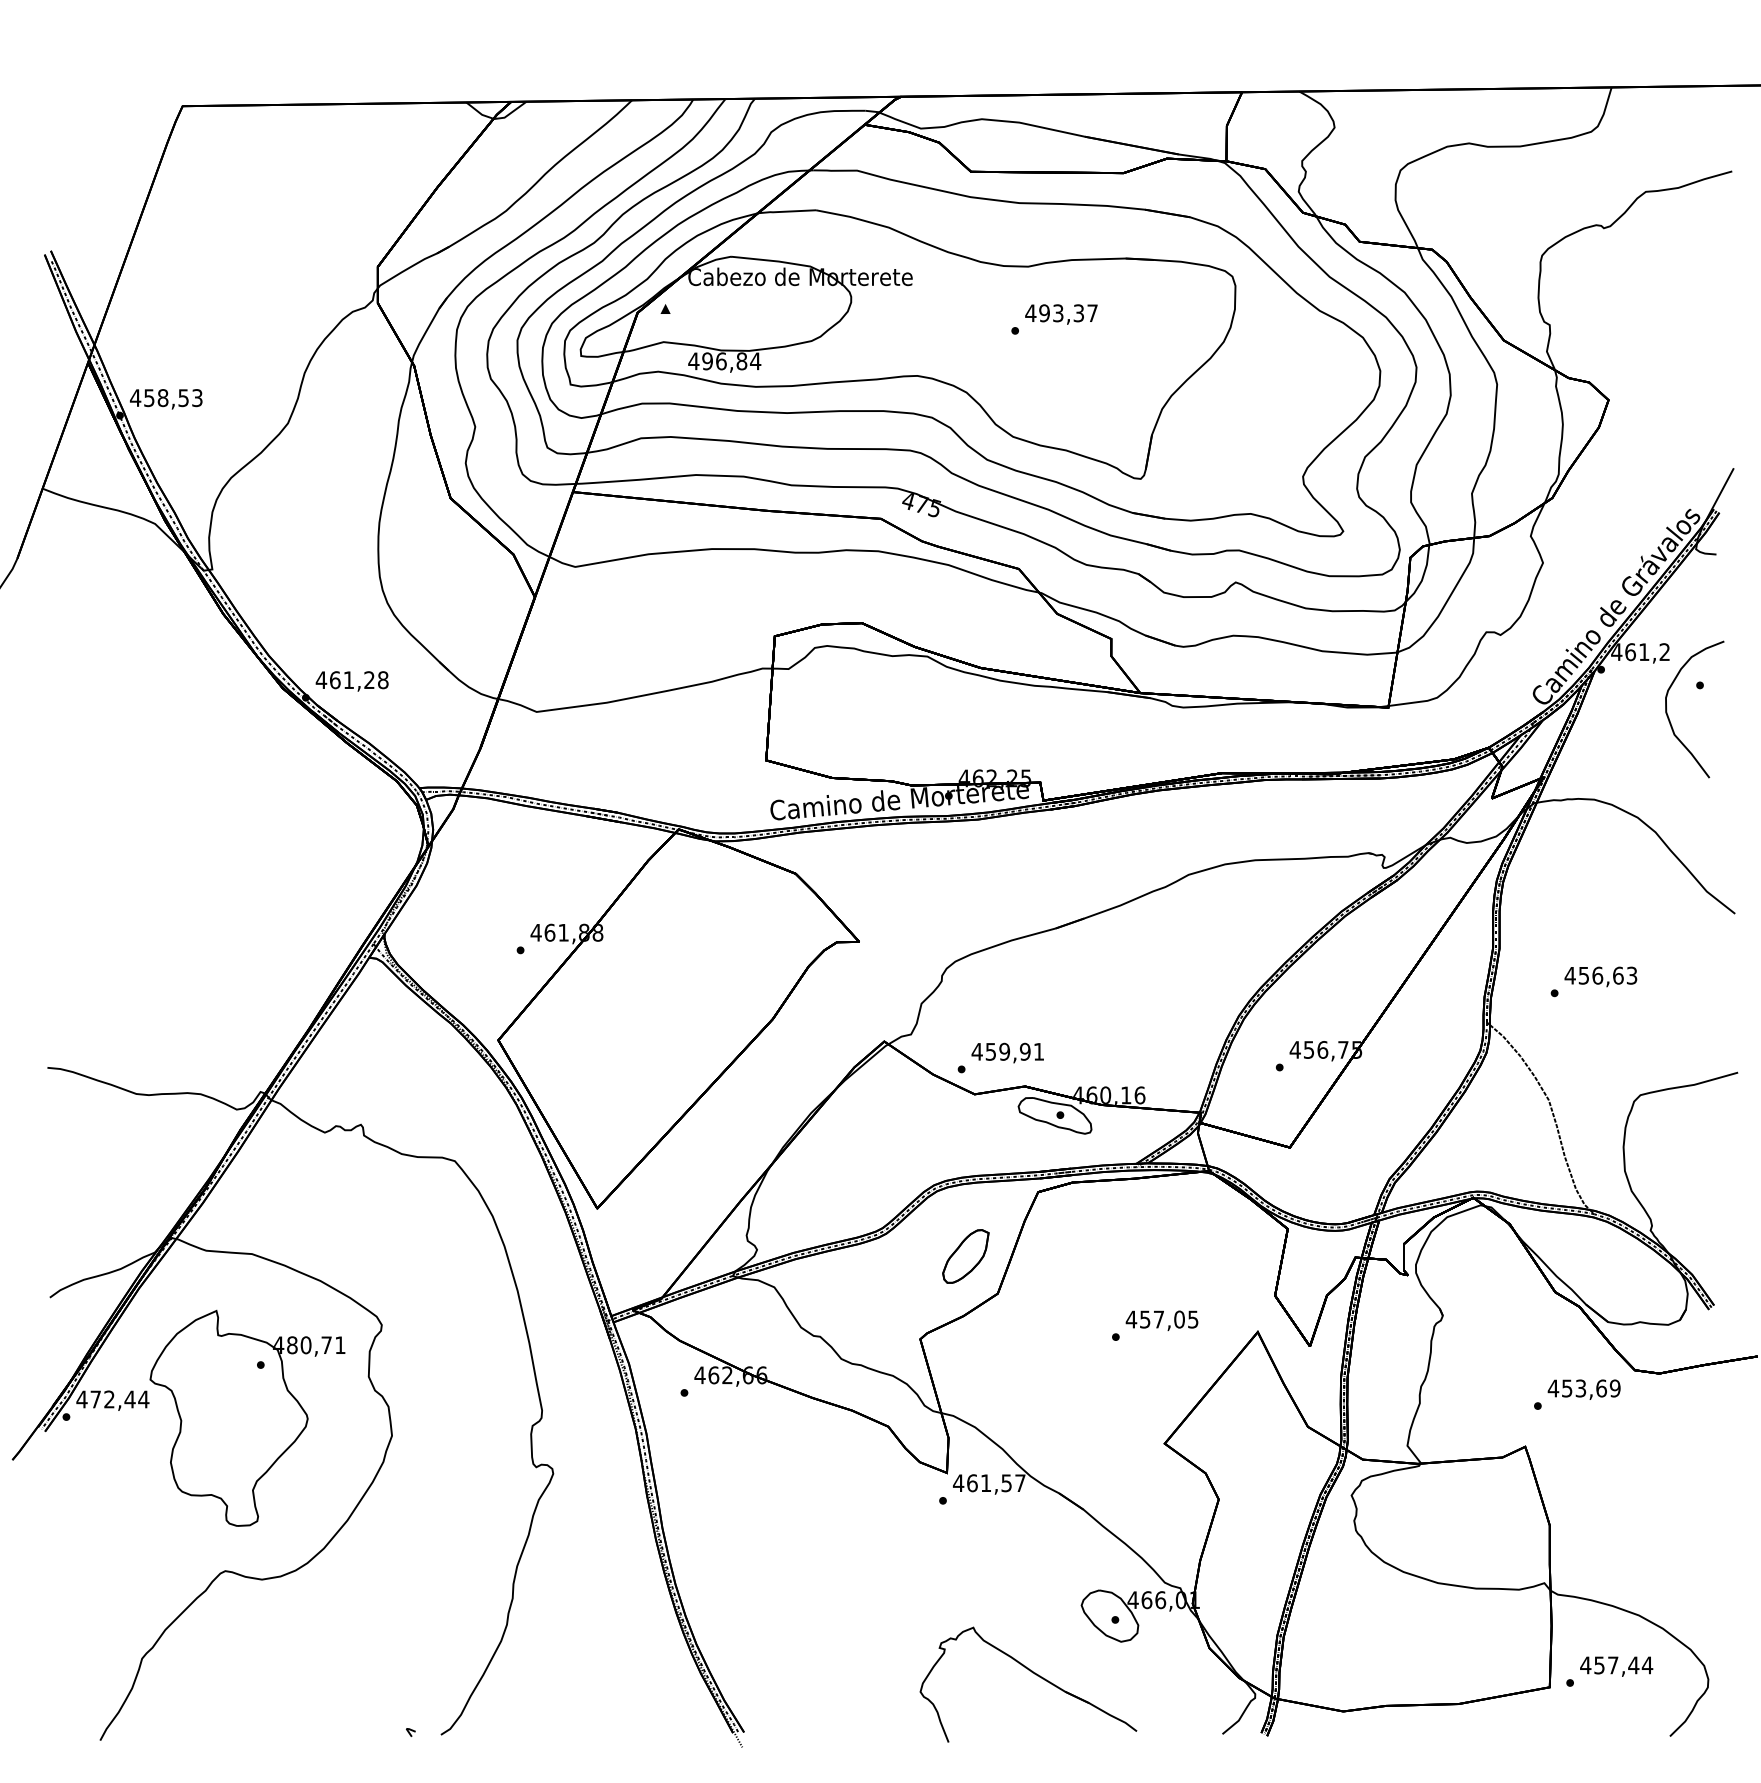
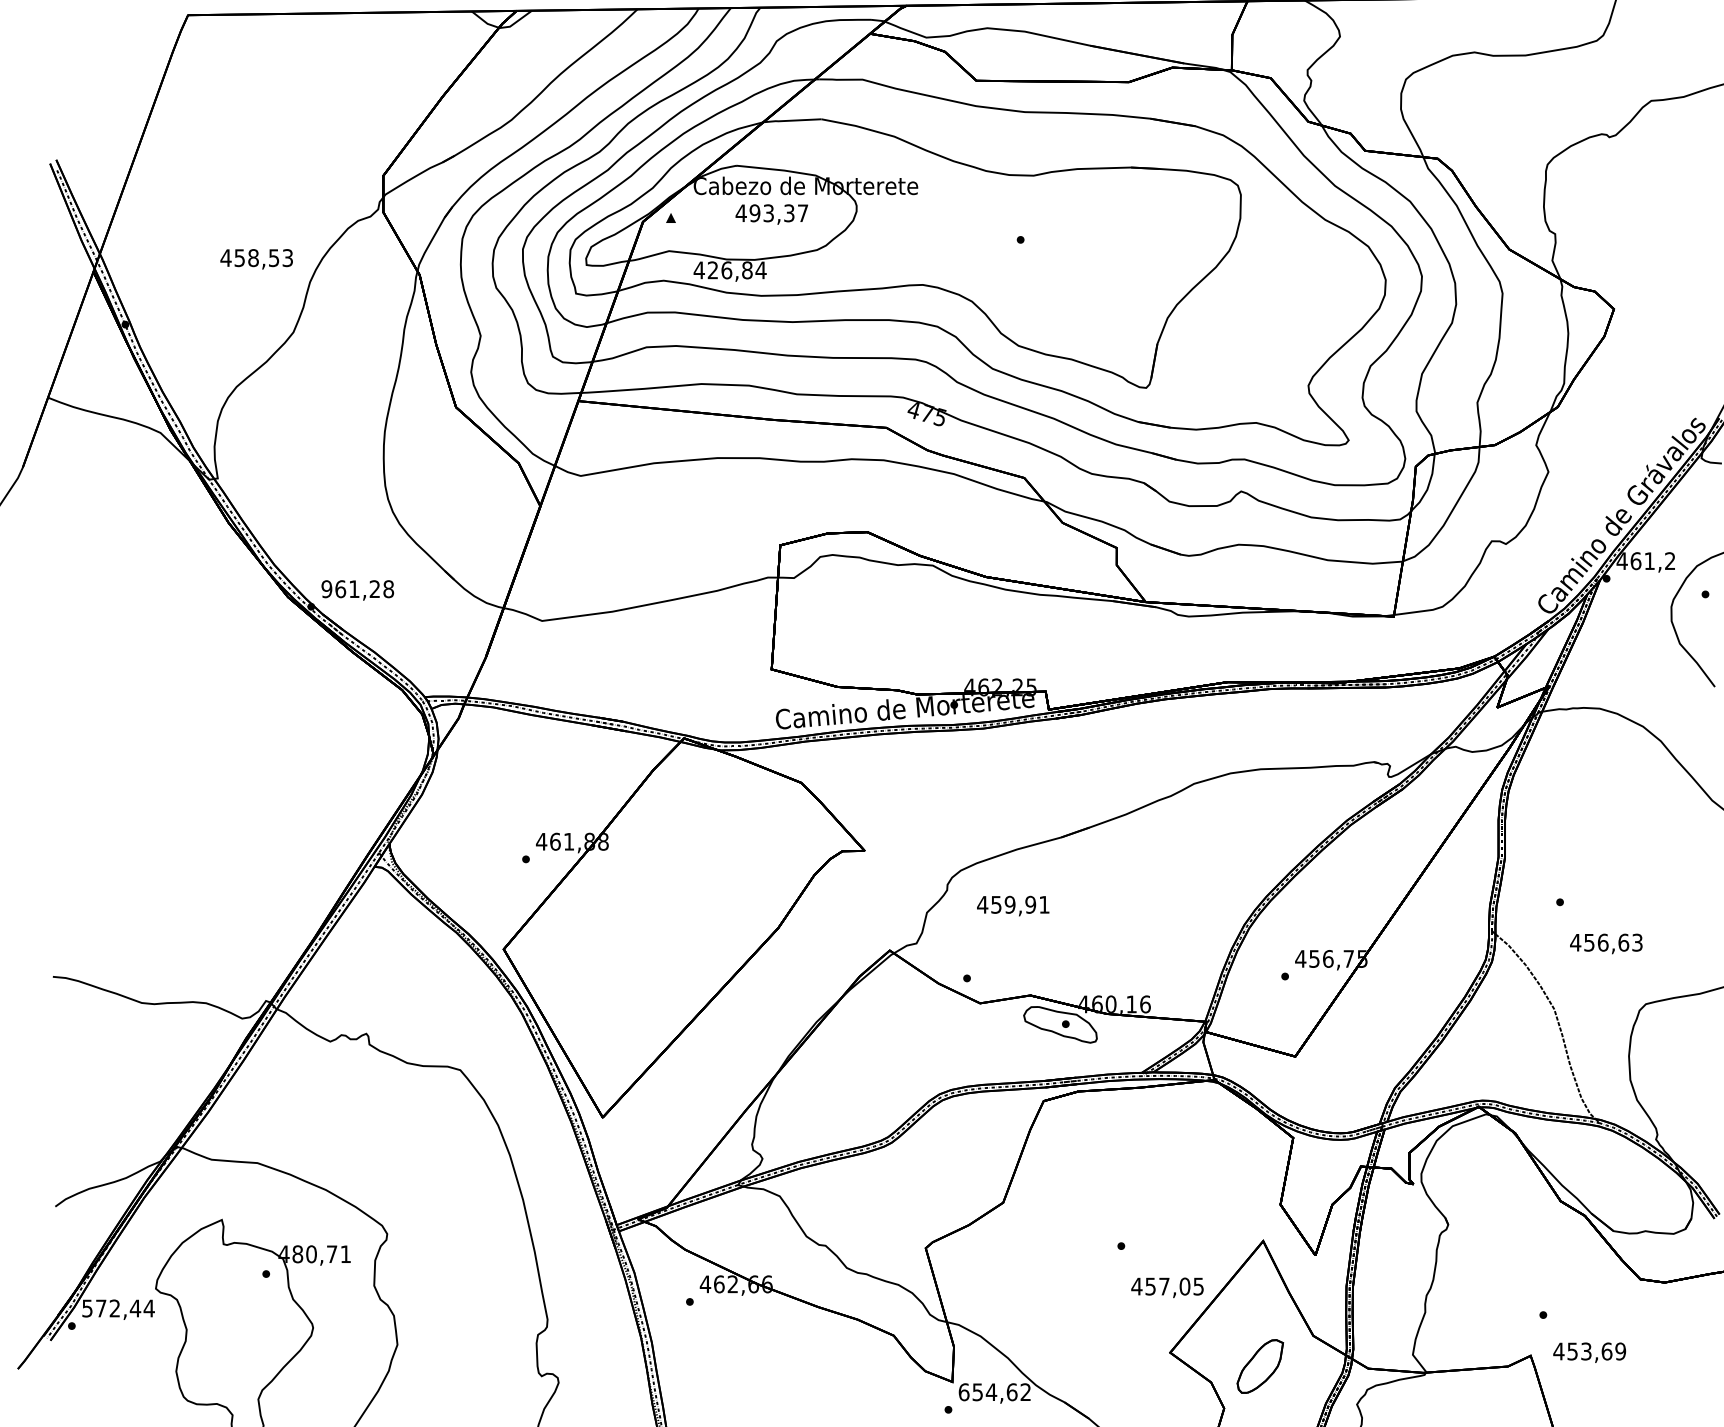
text: (1061, 314) -> (771, 214), moved
text: (707, 361) -> (712, 270), 496,84 -> 426,84
text: (166, 399) -> (256, 259), moved
text: (321, 680) -> (326, 589), 461,28 -> 961,28
text: (1600, 976) -> (1605, 943), moved
text: (1007, 1052) -> (1012, 905), moved
part: (965, 1256) -> (1259, 1366), moved
text: (1161, 1320) -> (1166, 1287), moved
text: (1583, 1389) -> (1588, 1352), moved
text: (81, 1399) -> (86, 1308), 472,44 -> 572,44
text: (988, 1483) -> (993, 1392), 461,57 -> 654,62

